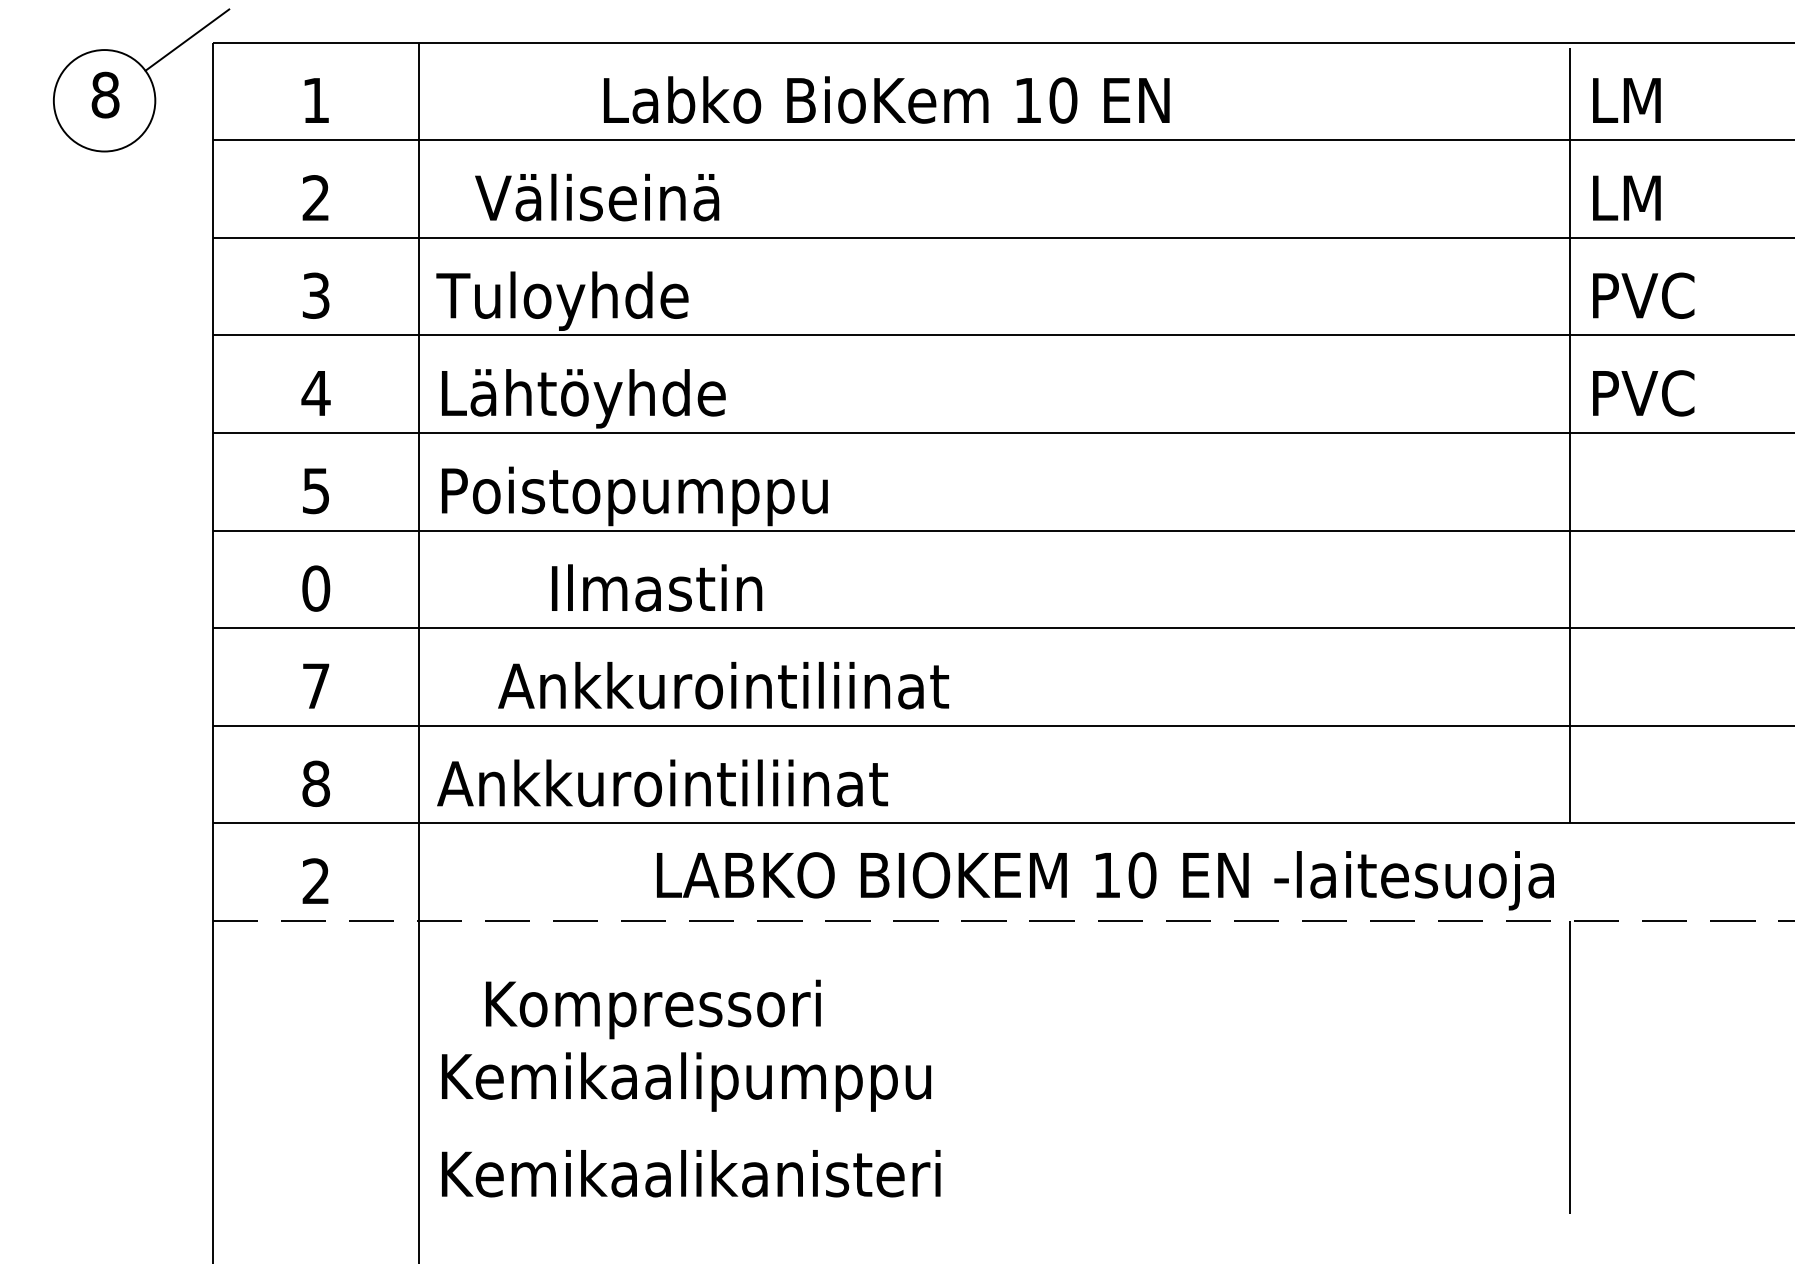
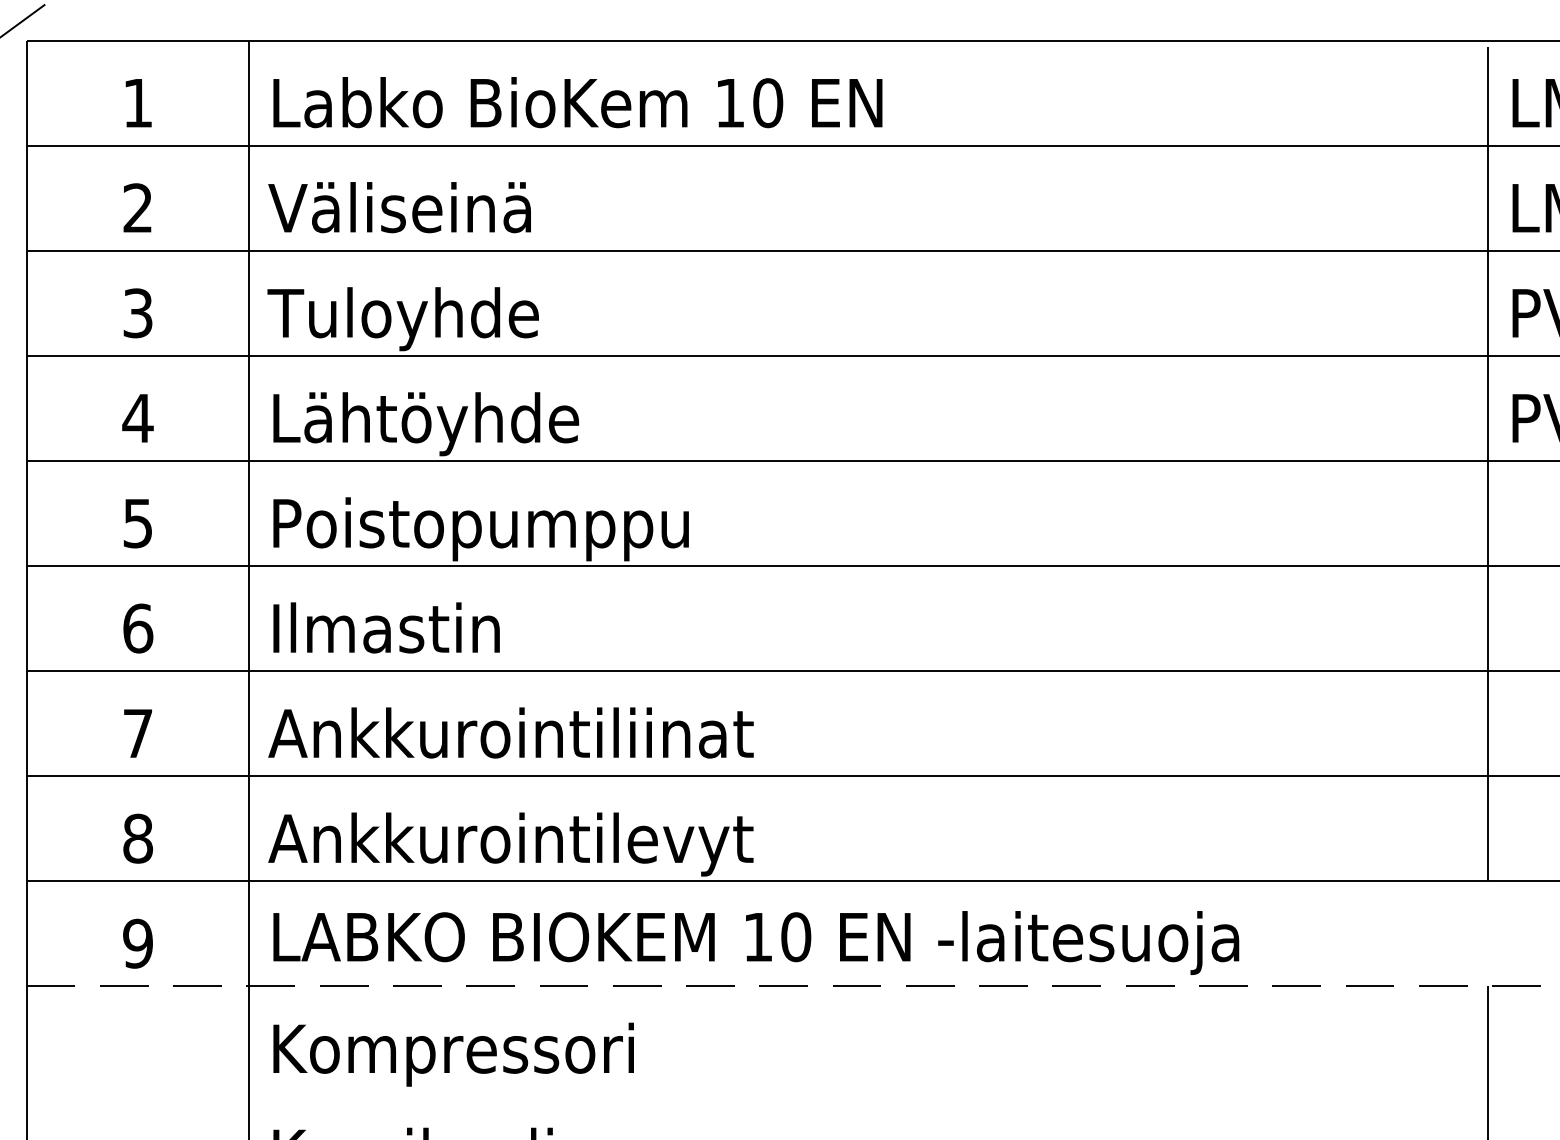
text: (886, 99) -> (577, 102), moved
text: (597, 197) -> (400, 207), moved
text: (657, 587) -> (387, 627), moved
text: (316, 588) -> (138, 628), 0 -> 6
text: (723, 685) -> (510, 732), moved
text: (829, 788) -> (690, 843), Ankkurointiliinat -> Ankkurointilevyt
text: (1105, 880) -> (756, 942), moved
text: (315, 881) -> (137, 943), 2 -> 9
text: (653, 1009) -> (453, 1054), moved

